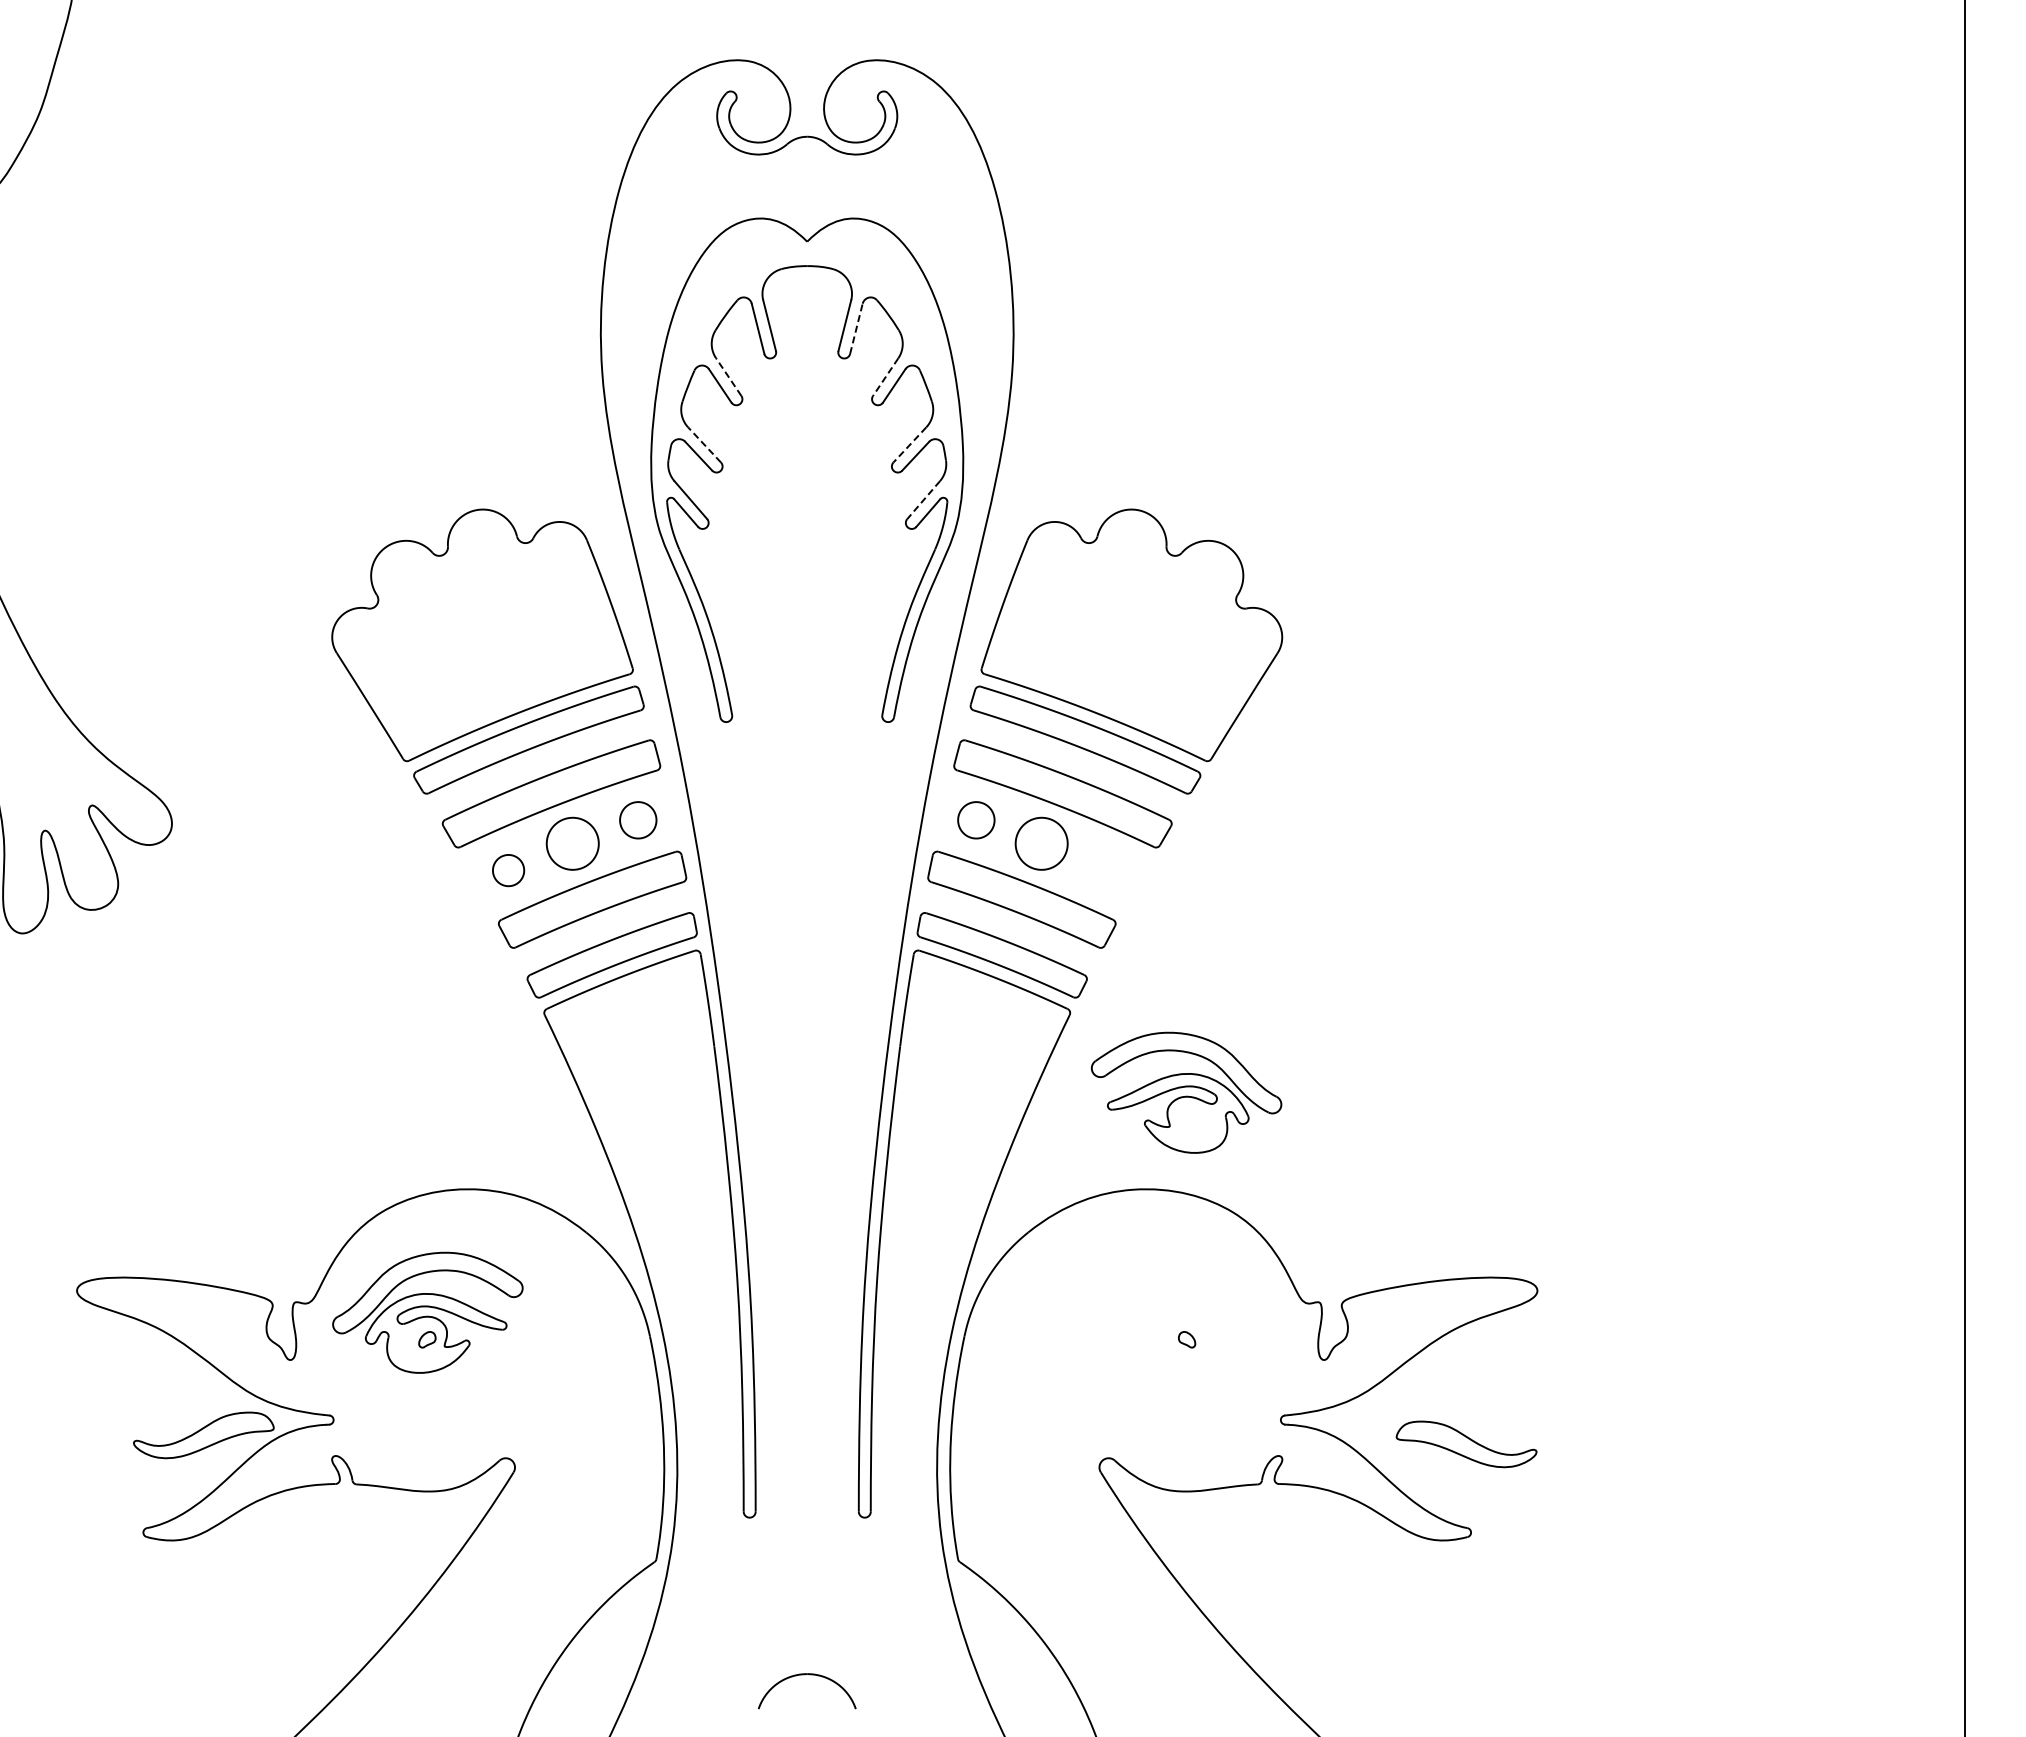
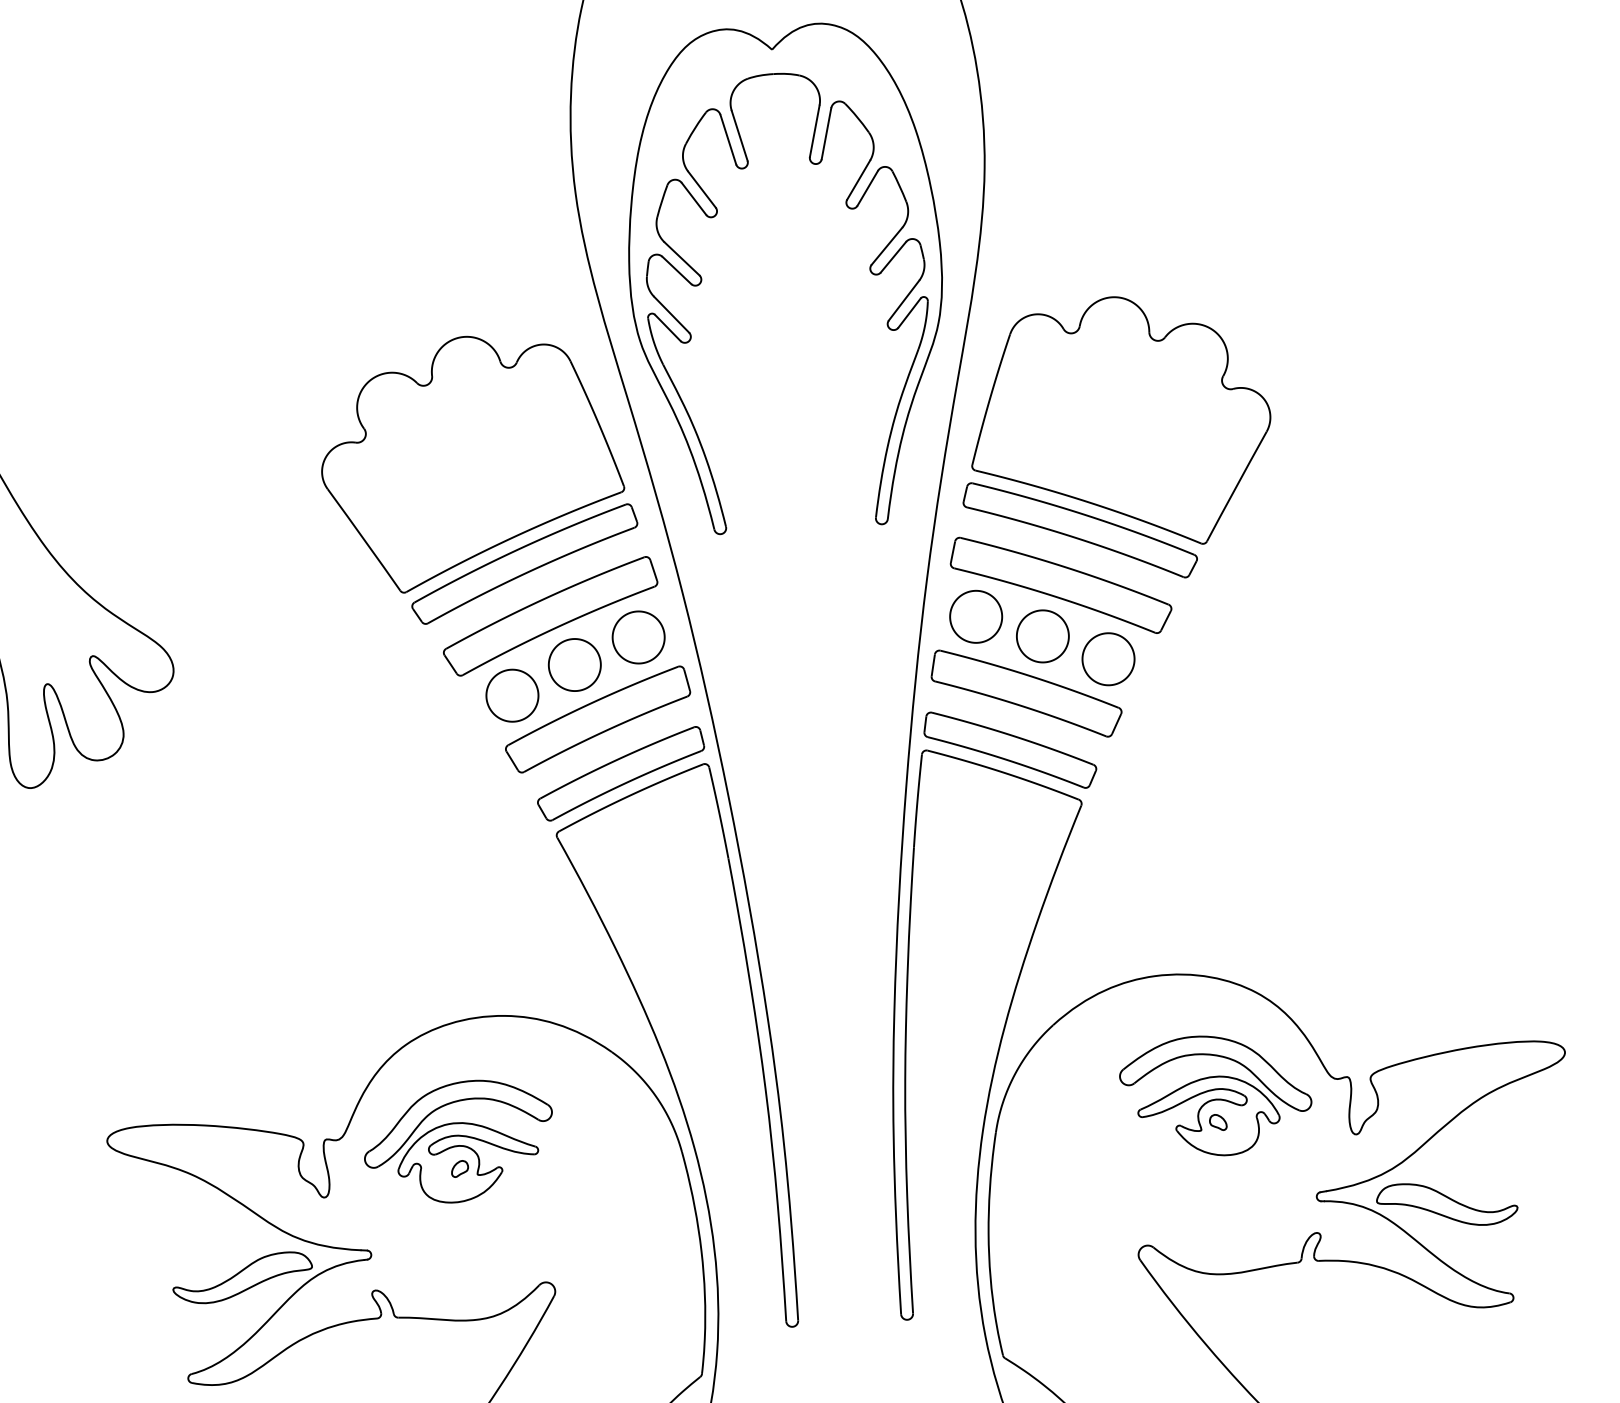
line: (856, 328) -> (826, 133), dashed -> solid
line: (728, 377) -> (701, 190), dashed -> solid
line: (885, 377) -> (858, 180), dashed -> solid
line: (704, 444) -> (681, 258), dashed -> solid
line: (909, 444) -> (886, 245), dashed -> solid
line: (923, 500) -> (903, 300), dashed -> solid
part: (638, 820) -> (639, 637), size x1.43
part: (976, 820) -> (976, 617), size x1.43
part: (508, 870) -> (512, 695), size x1.67
part: (1105, 870) -> (1108, 659), added
part: (1186, 1092) -> (1216, 1095), moved
part: (1466, 1444) -> (1447, 1204), moved

